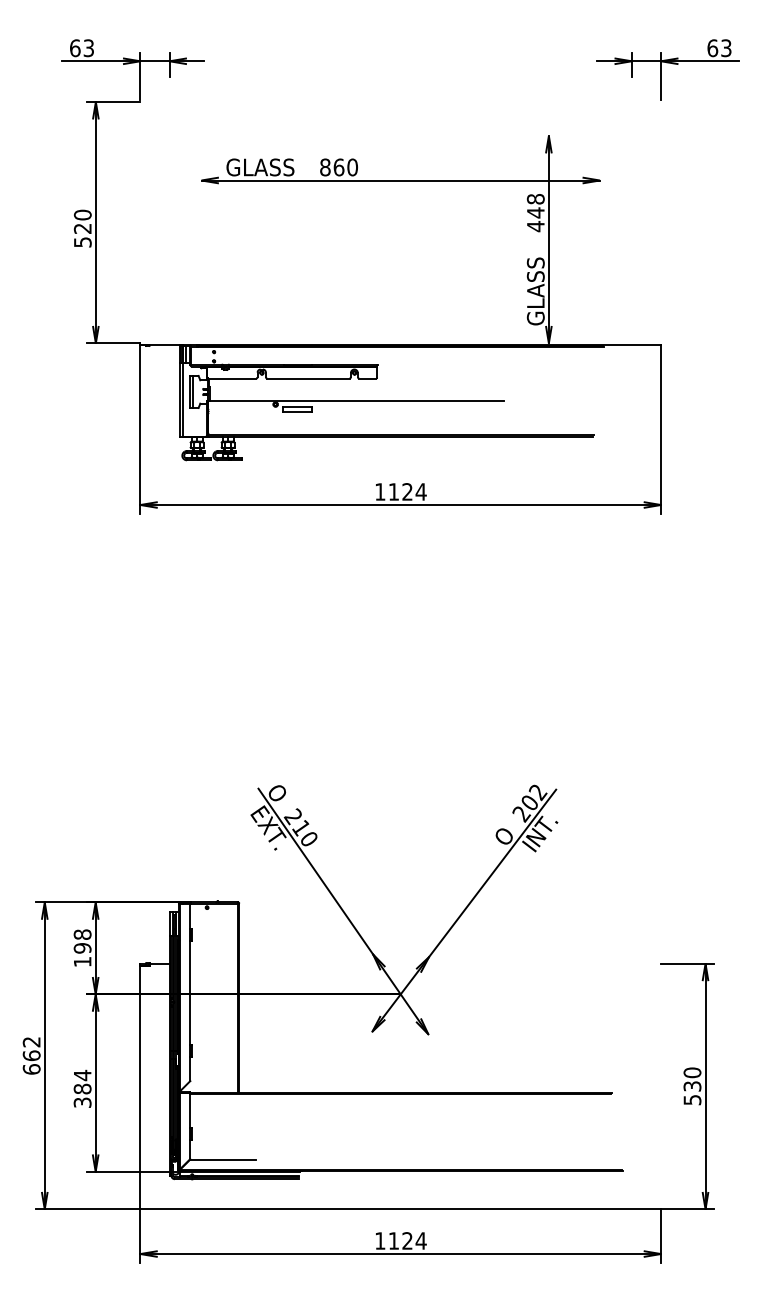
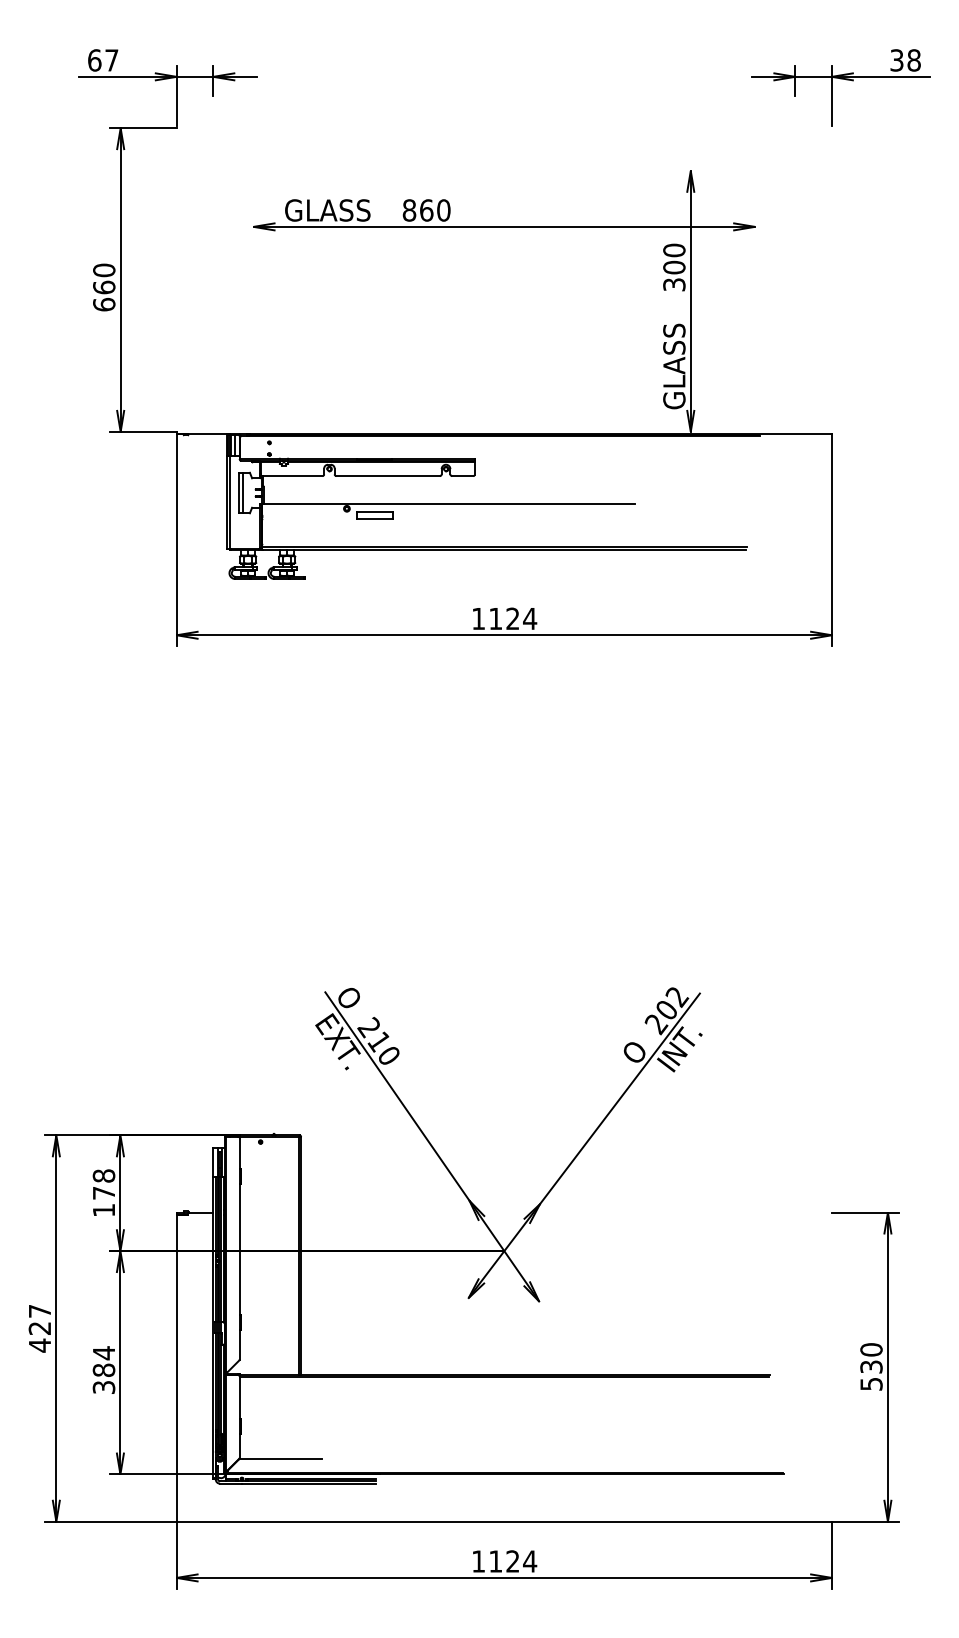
text: (88, 48) -> (111, 60), 63 -> 67
text: (719, 48) -> (905, 60), 63 -> 38
text: (535, 212) -> (674, 267), 448 -> 300
text: (83, 235) -> (104, 295), 520 -> 660
text: (82, 947) -> (103, 1192), 198 -> 178
text: (31, 1055) -> (39, 1328), 662 -> 427

